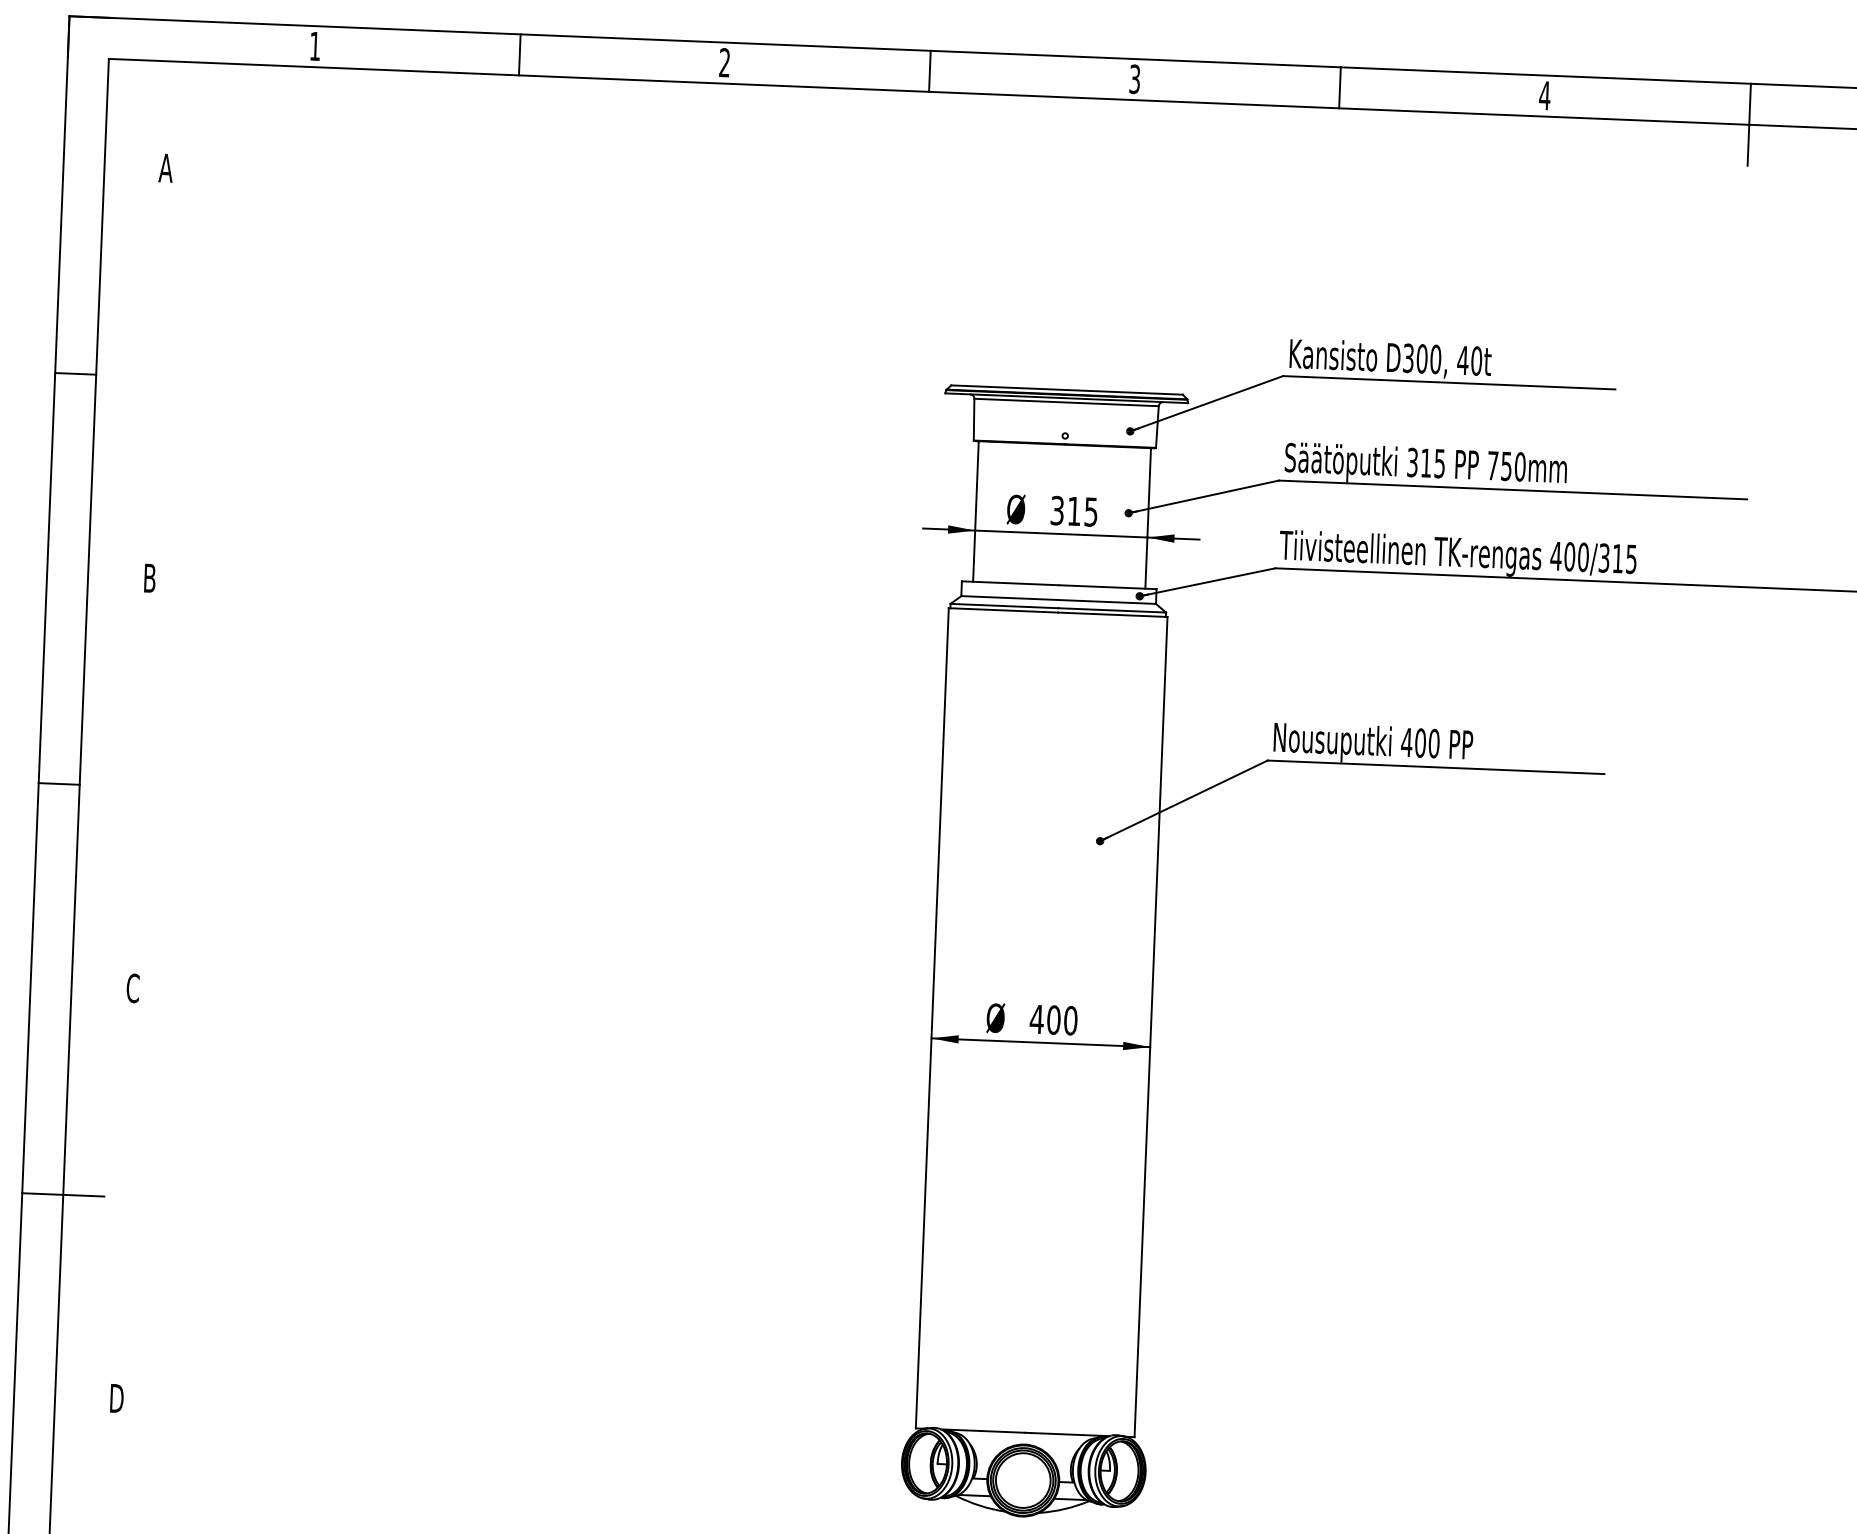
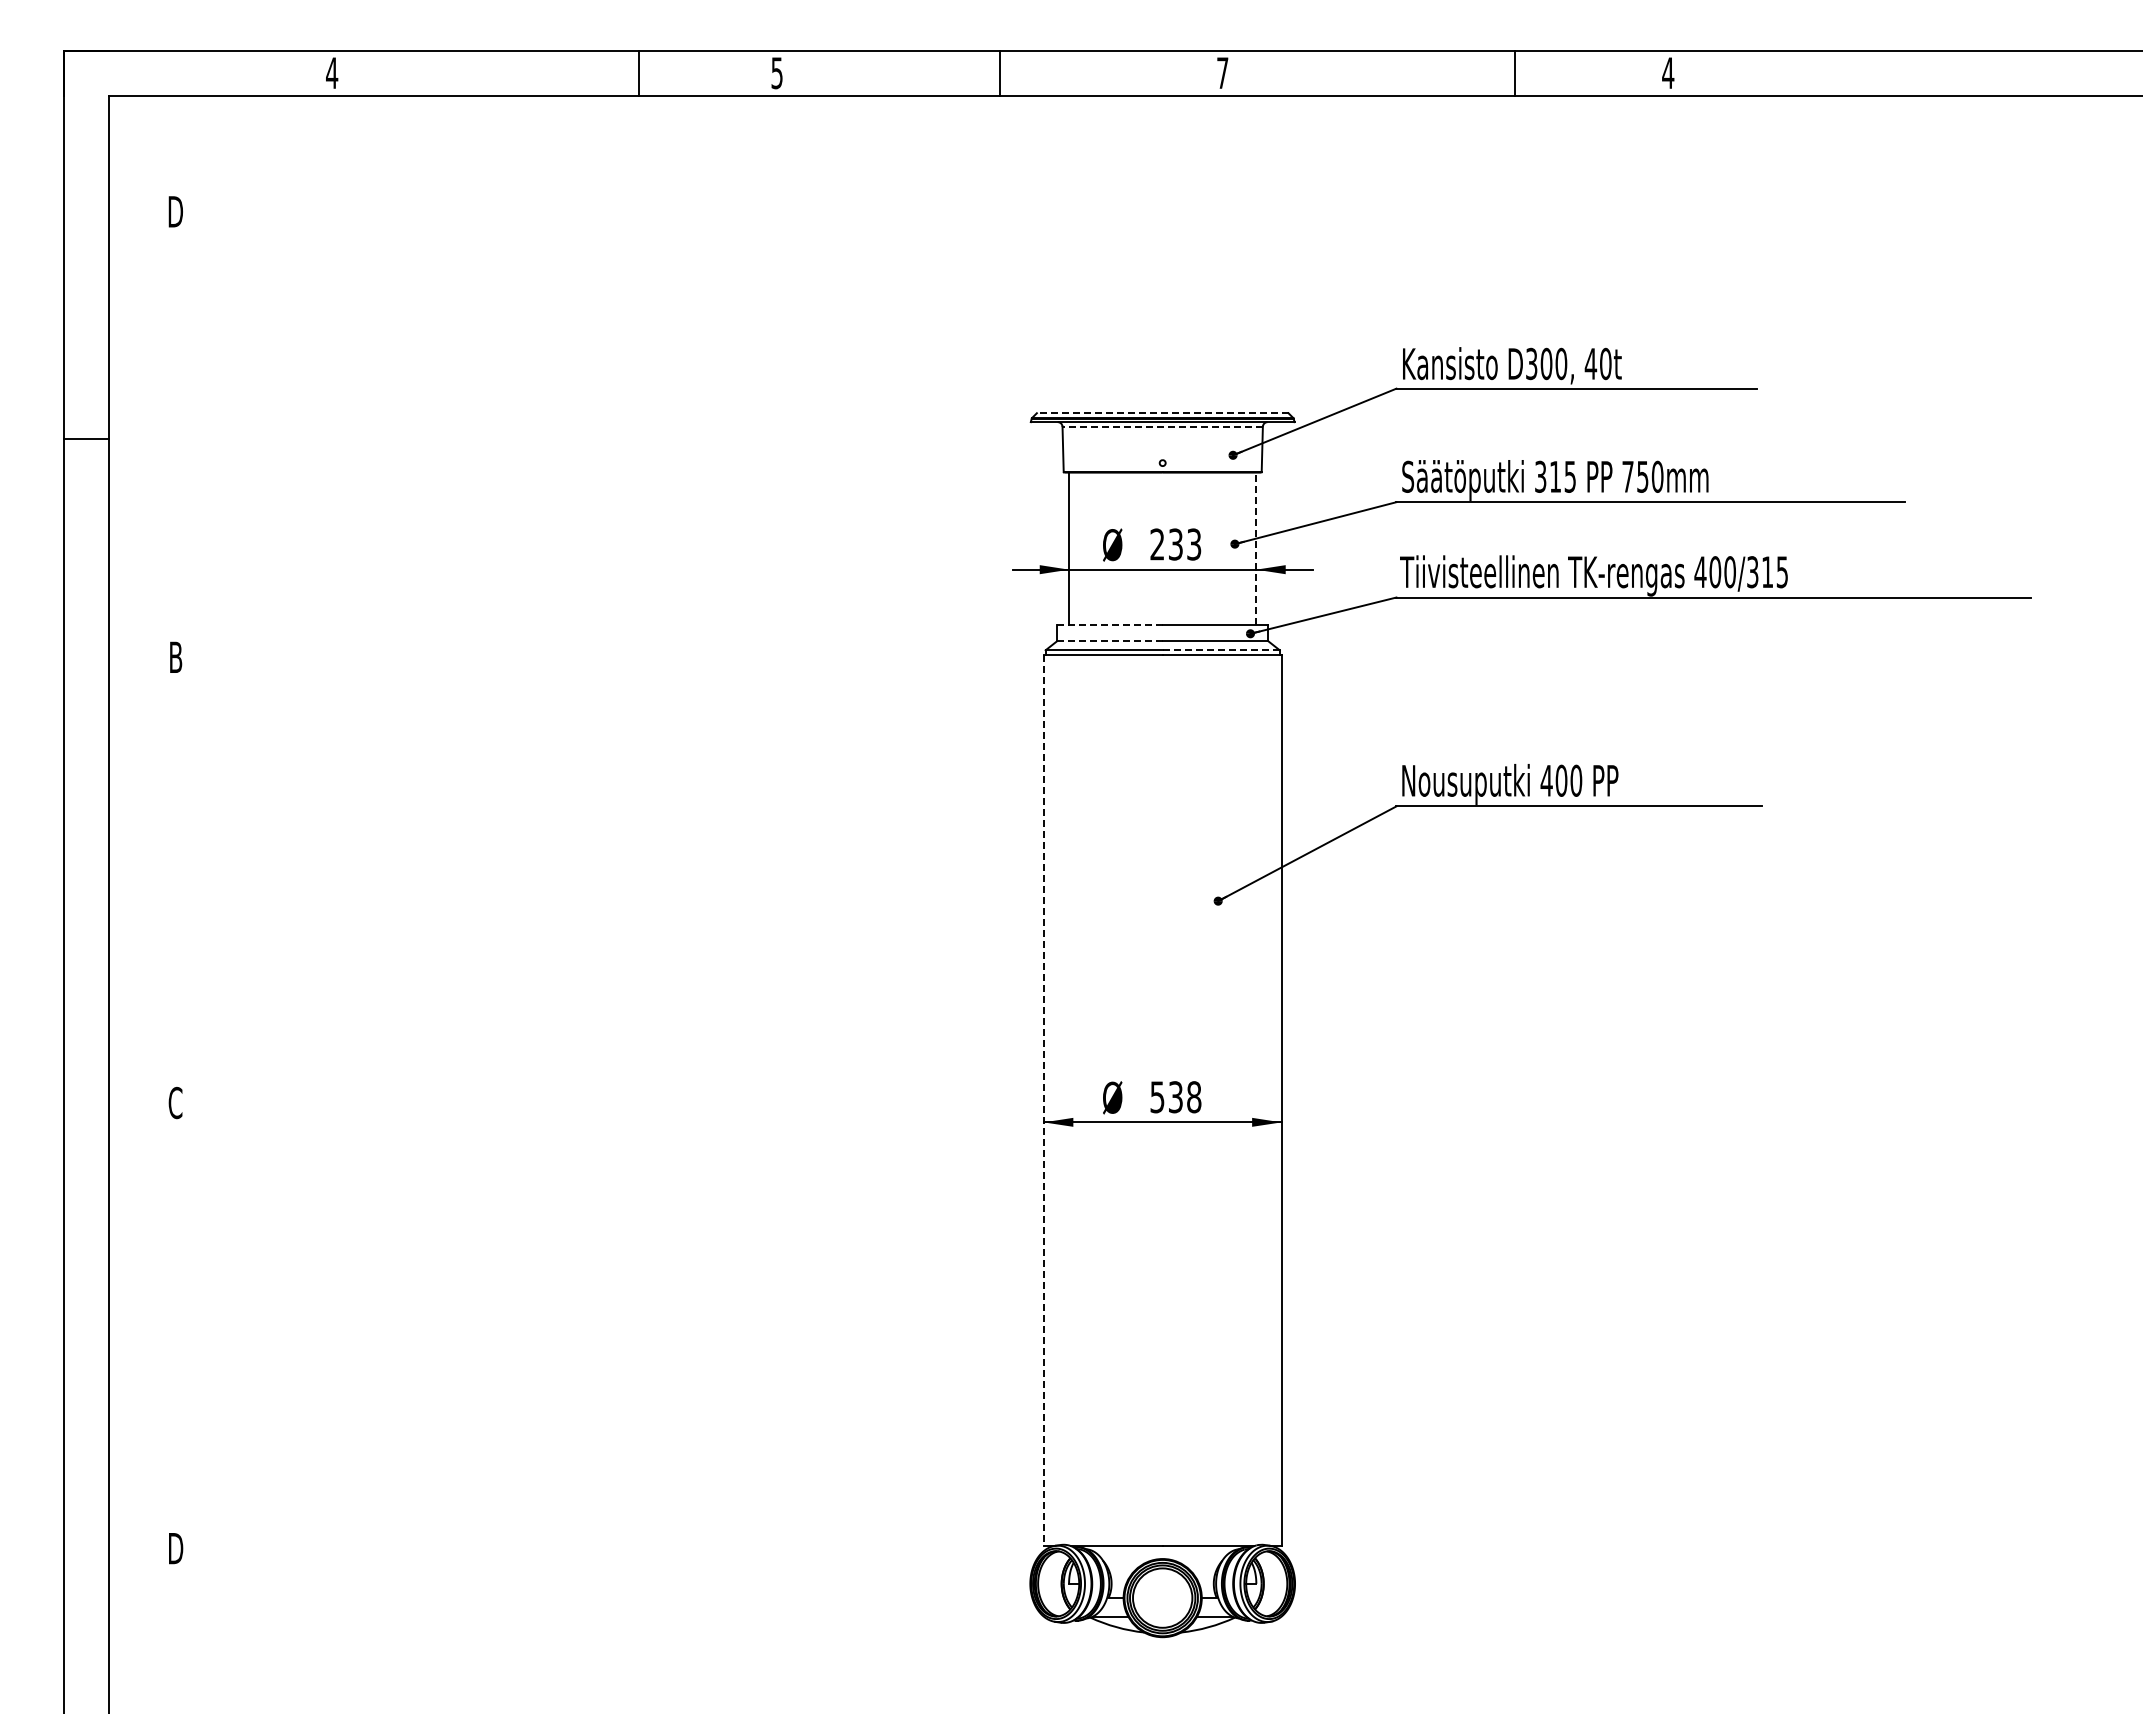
text: (315, 45) -> (332, 72), 1 -> 4
line: (519, 54) -> (639, 73), moved
text: (724, 63) -> (776, 73), 2 -> 5
text: (1134, 79) -> (1222, 73), 3 -> 7
line: (1339, 87) -> (1514, 73), moved
line: (1749, 124) -> (1891, 95), removed
text: (165, 167) -> (175, 211), A -> D
line: (1066, 390) -> (1162, 413), solid -> dashed
line: (1066, 402) -> (1162, 426), solid -> dashed
text: (1074, 511) -> (1175, 544), 315 -> 233
line: (1148, 518) -> (1256, 548), solid -> dashed
line: (1010, 583) -> (1109, 625), solid -> dashed
line: (1009, 598) -> (1109, 641), solid -> dashed
line: (1112, 610) -> (1221, 650), solid -> dashed
line: (59, 784) -> (86, 884), removed
line: (931, 1018) -> (1043, 1100), solid -> dashed
text: (1053, 1020) -> (1175, 1097), 400 -> 538
line: (62, 1195) -> (108, 1330), removed

